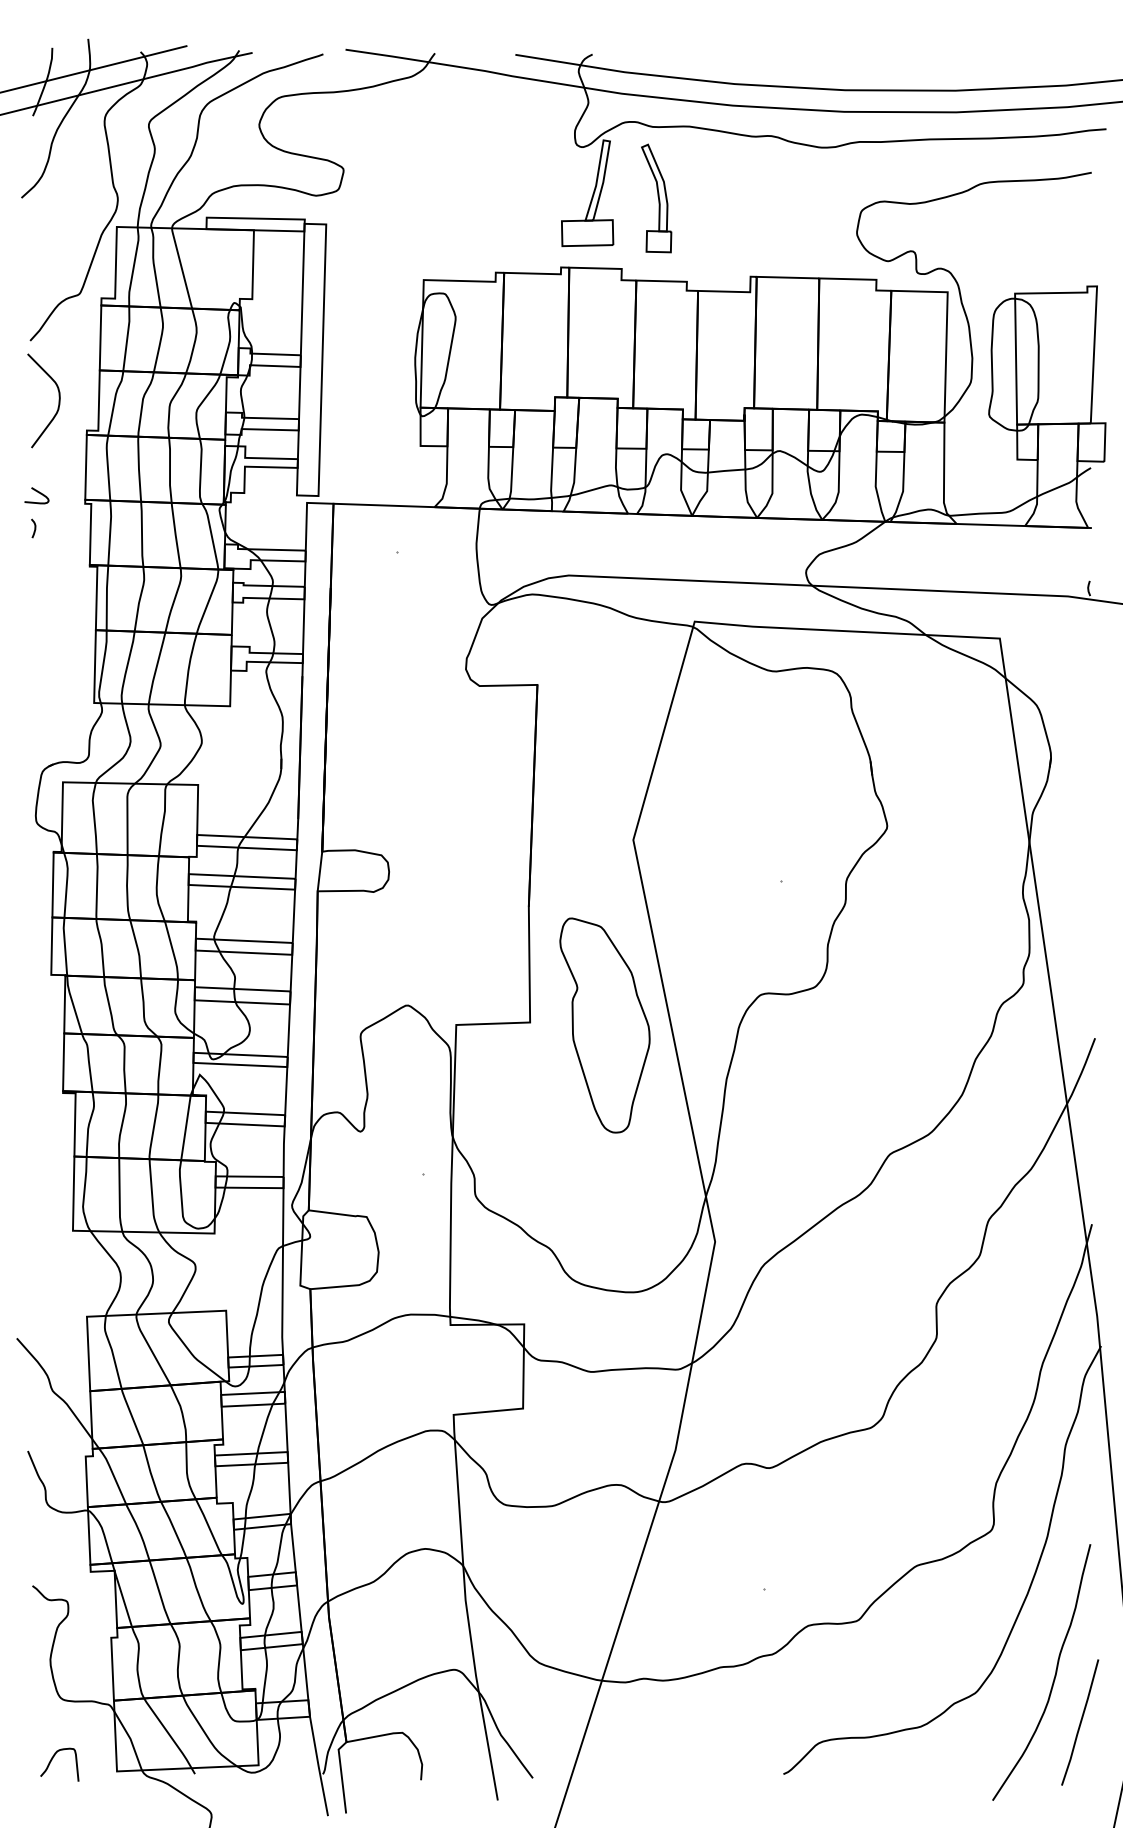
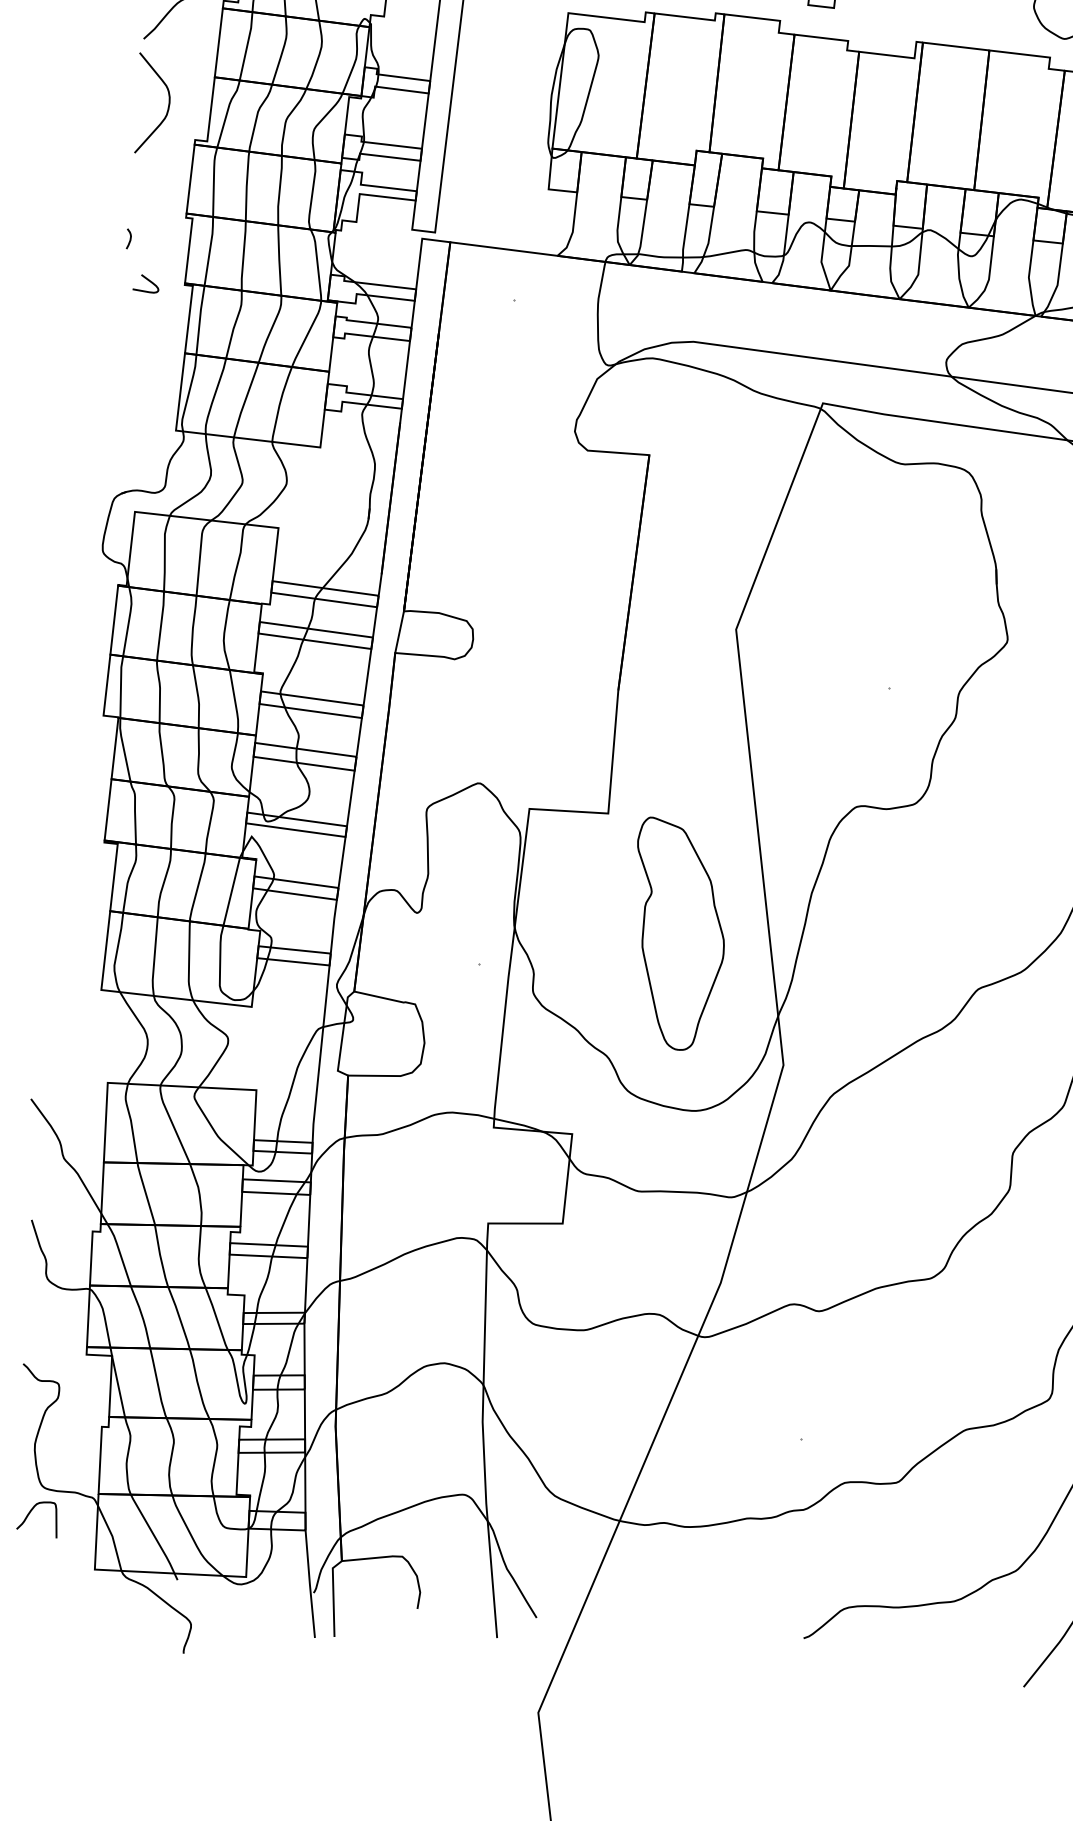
curve: (38, 493) -> (148, 281), moved
part: (604, 1025) -> (676, 934), moved
curve: (52, 1760) -> (30, 1513), moved

